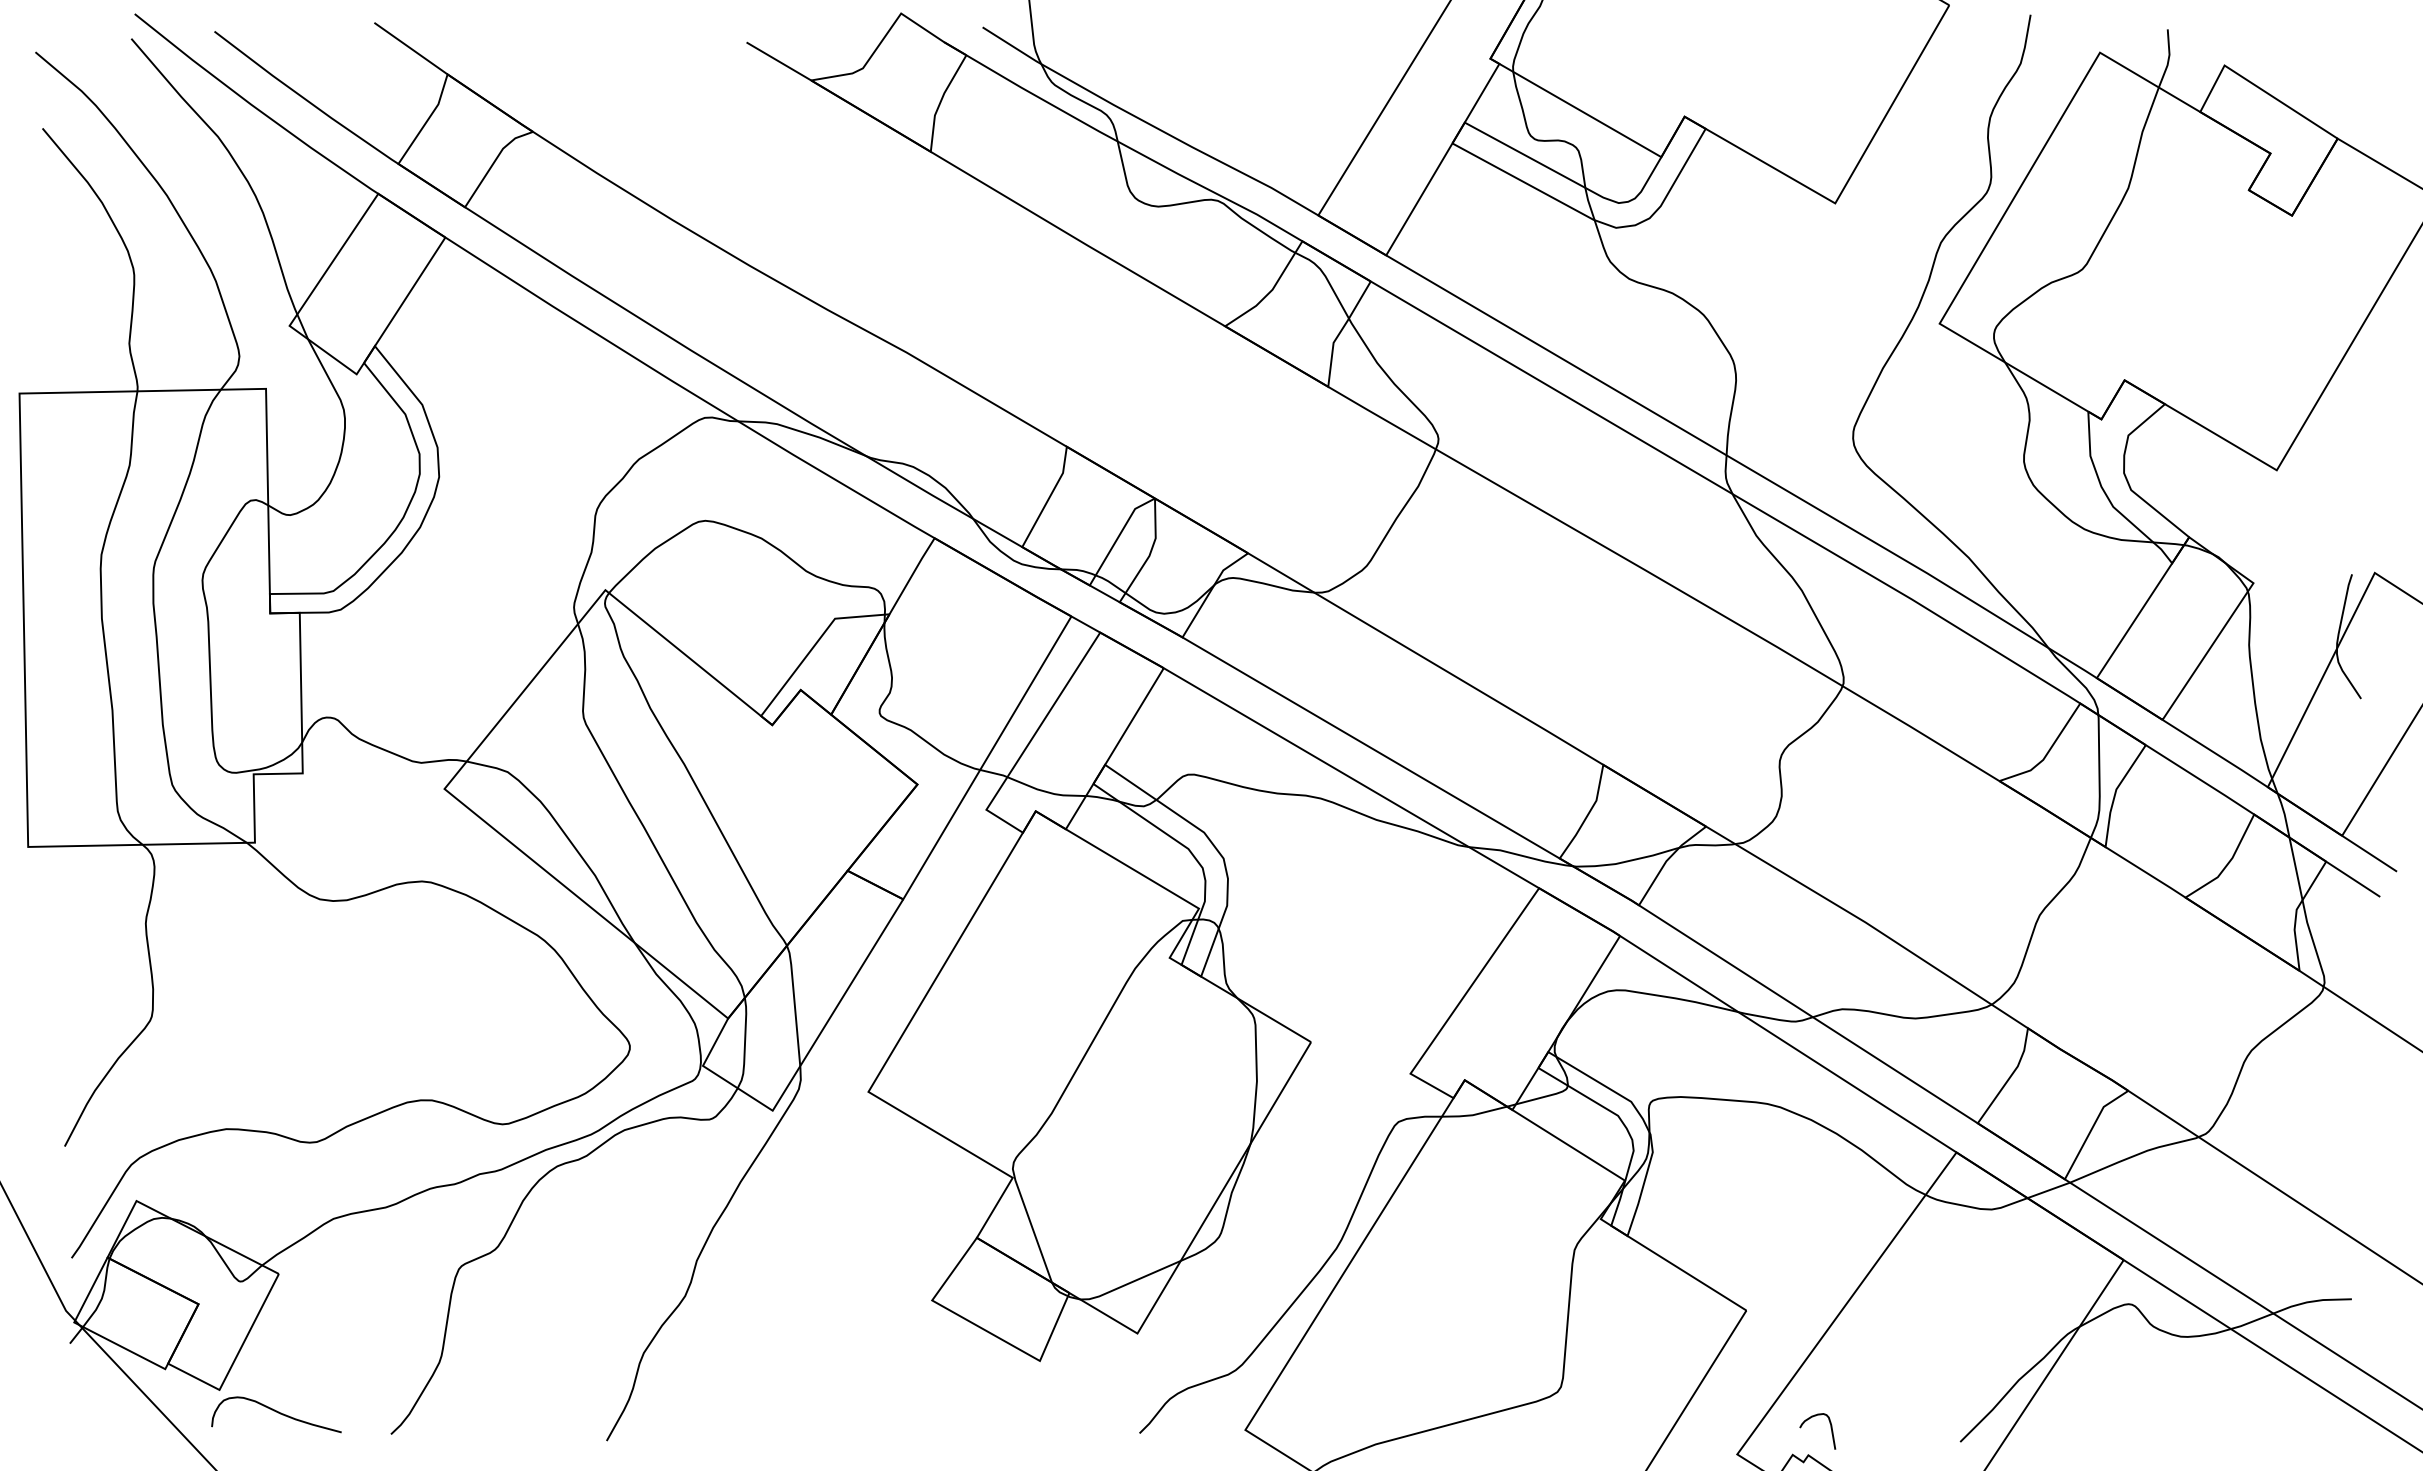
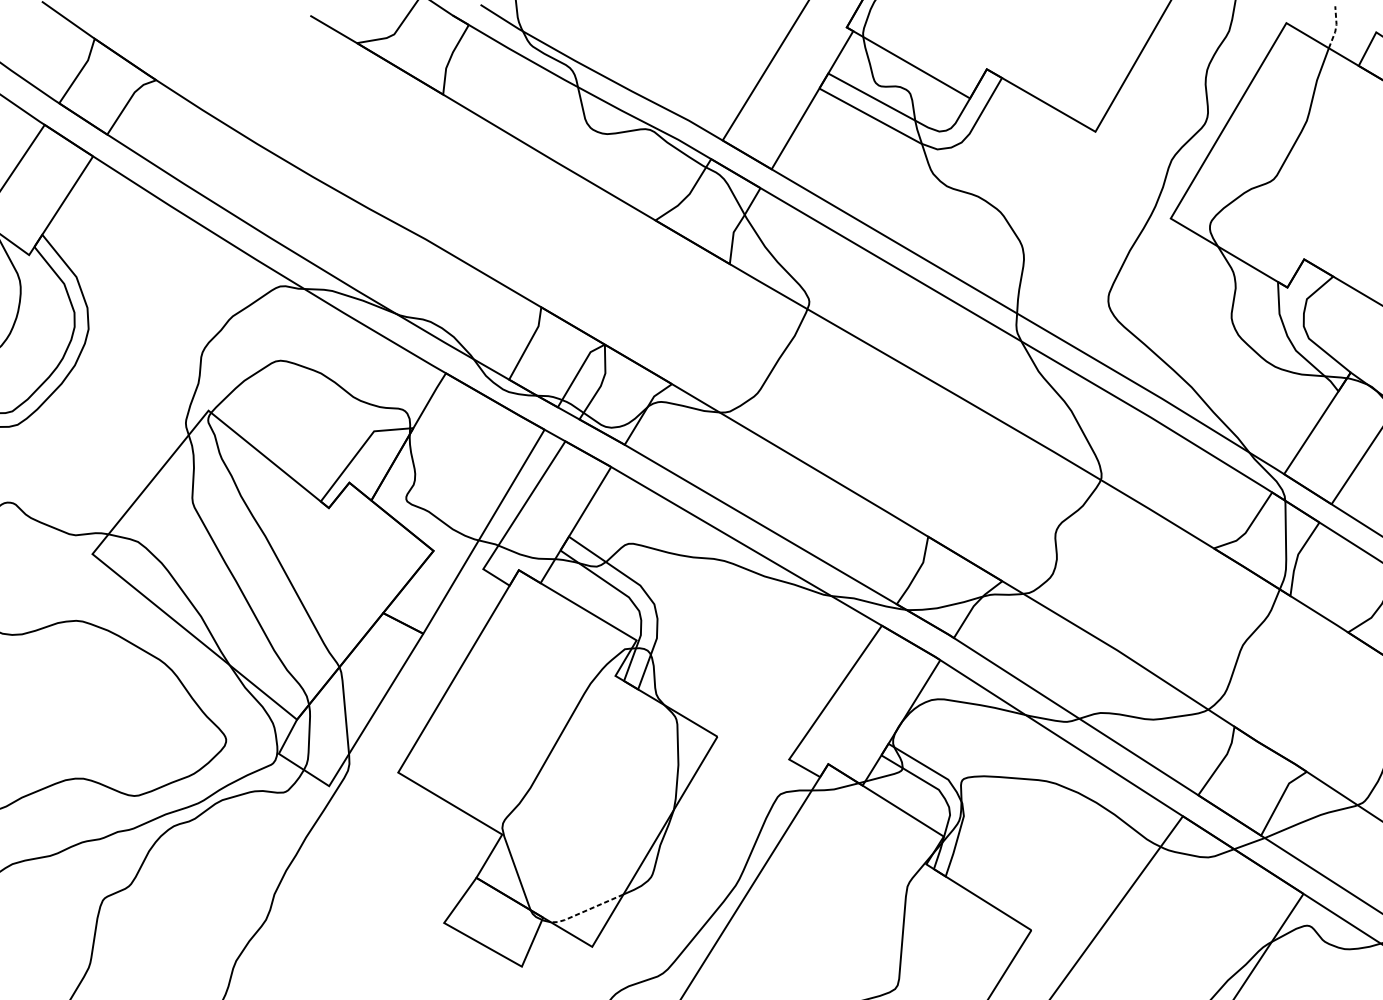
line: (2168, 58) -> (1335, 27), solid -> dashed
line: (1129, 1283) -> (586, 910), solid -> dashed

